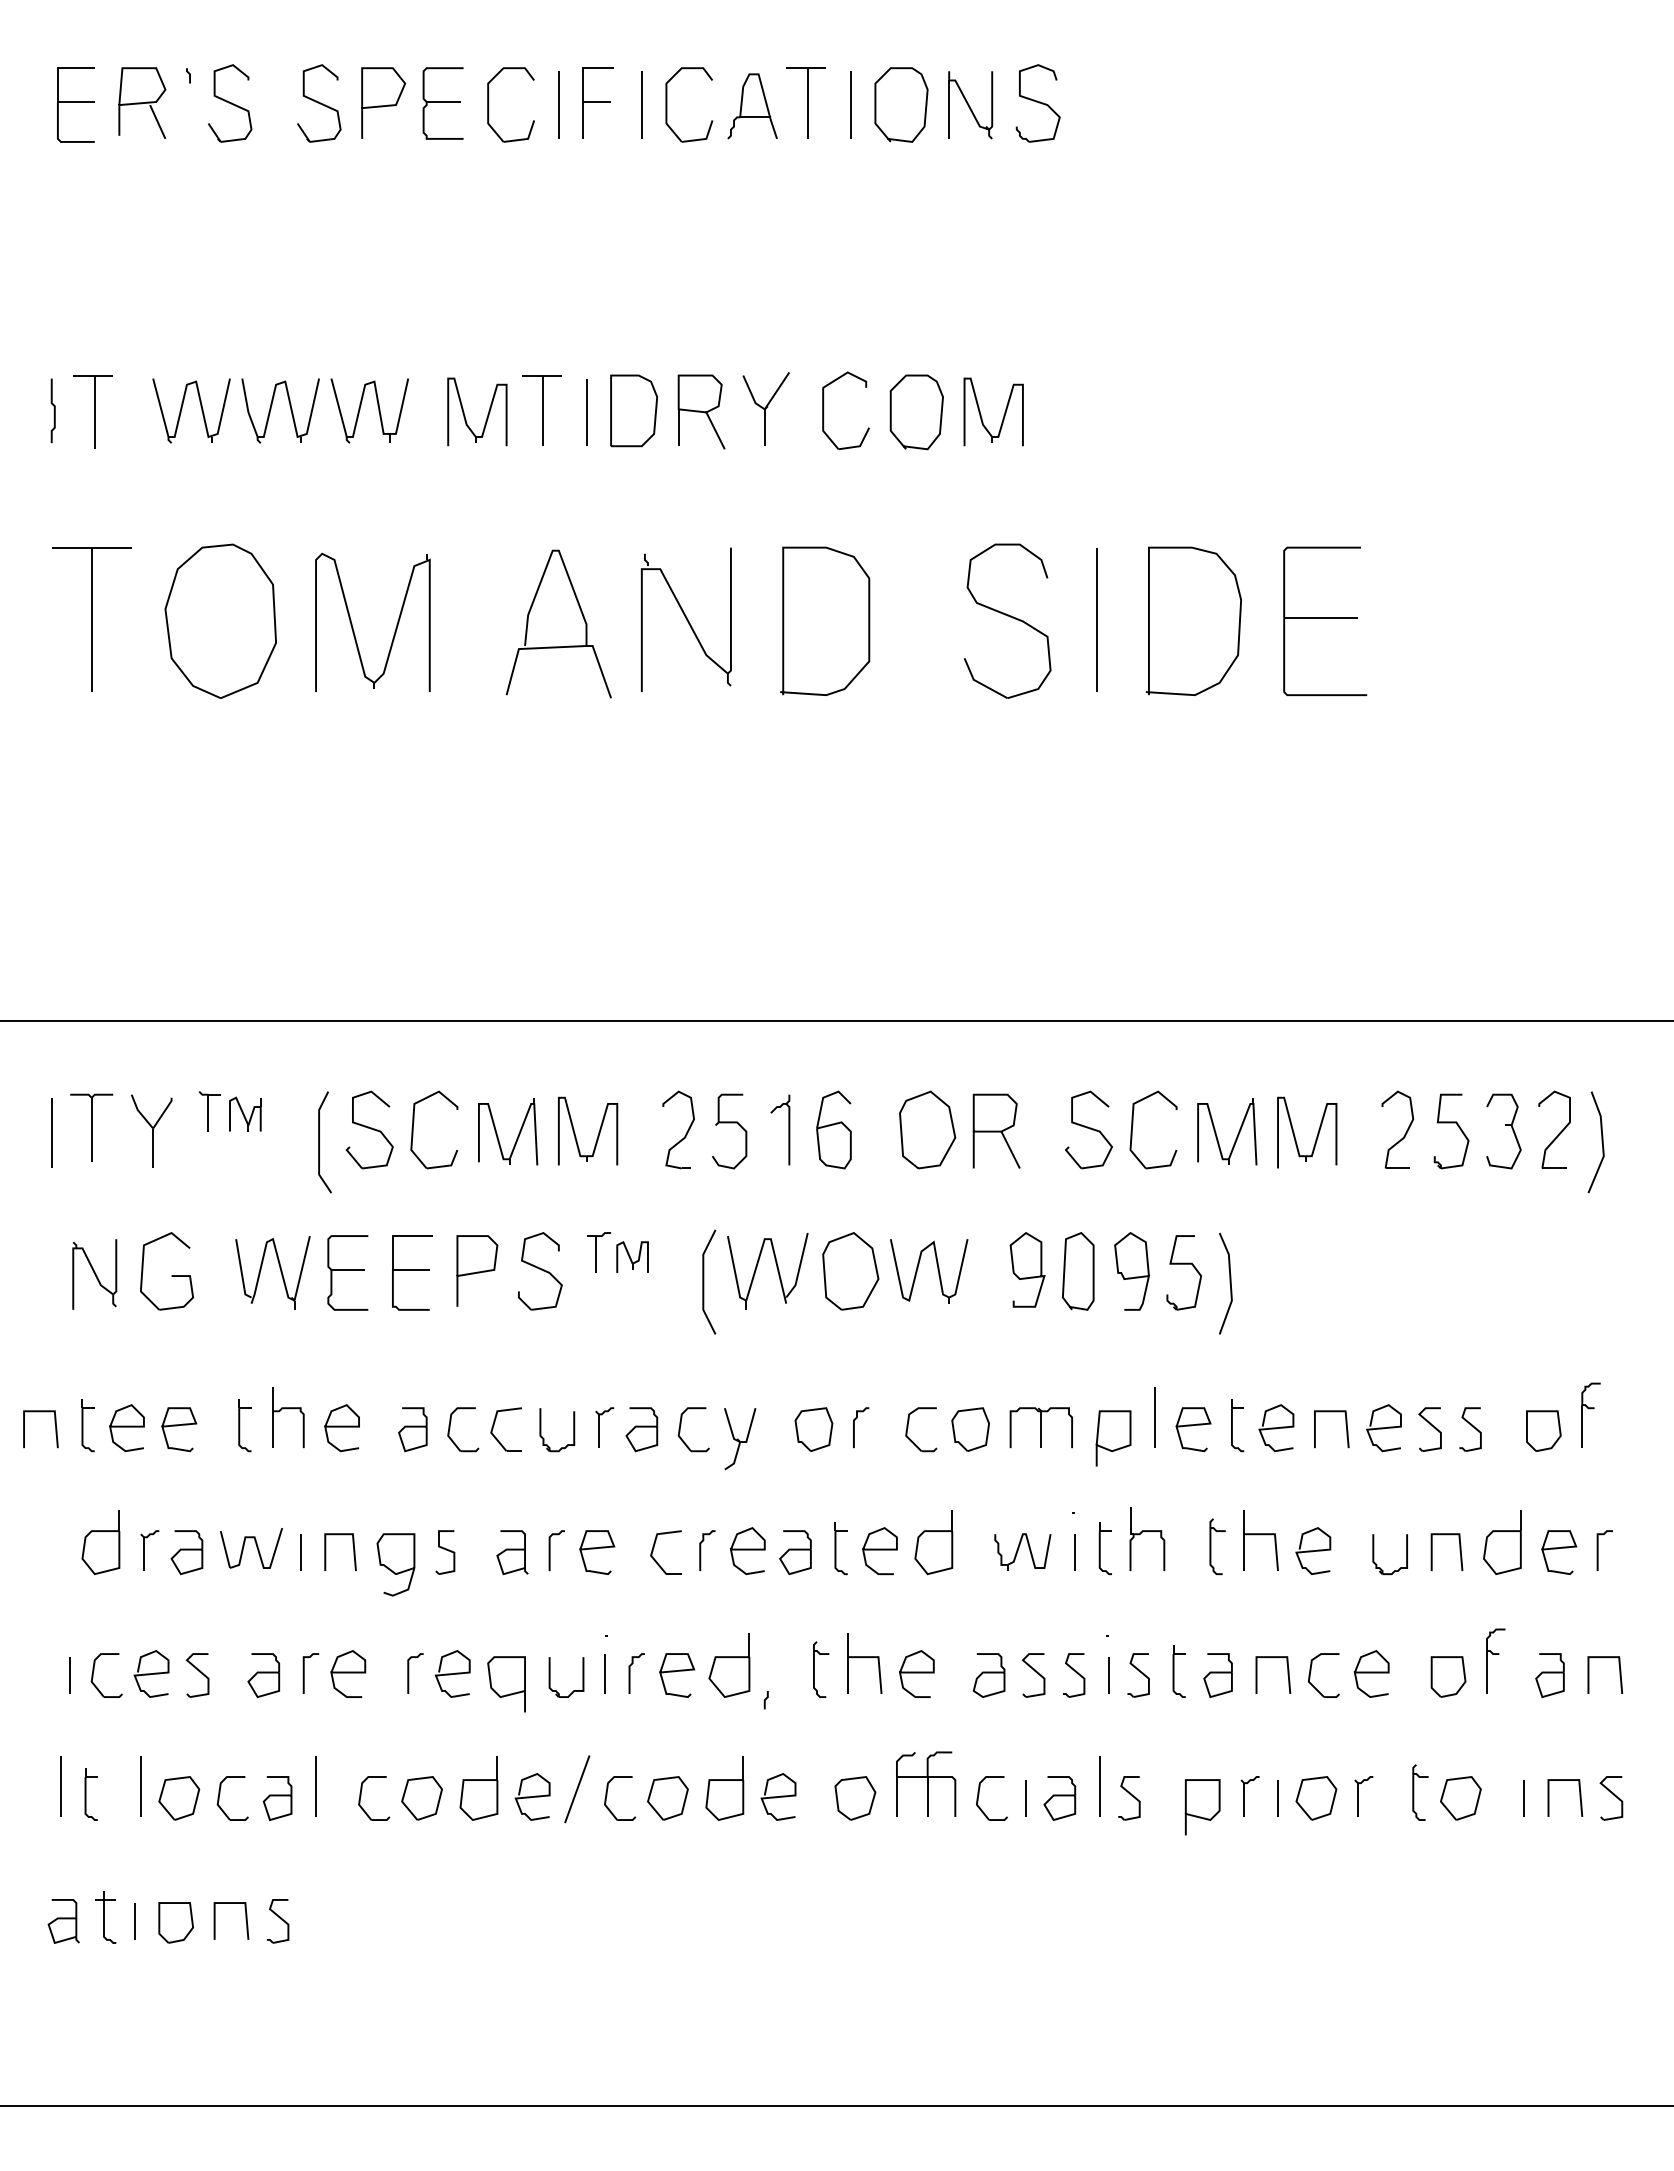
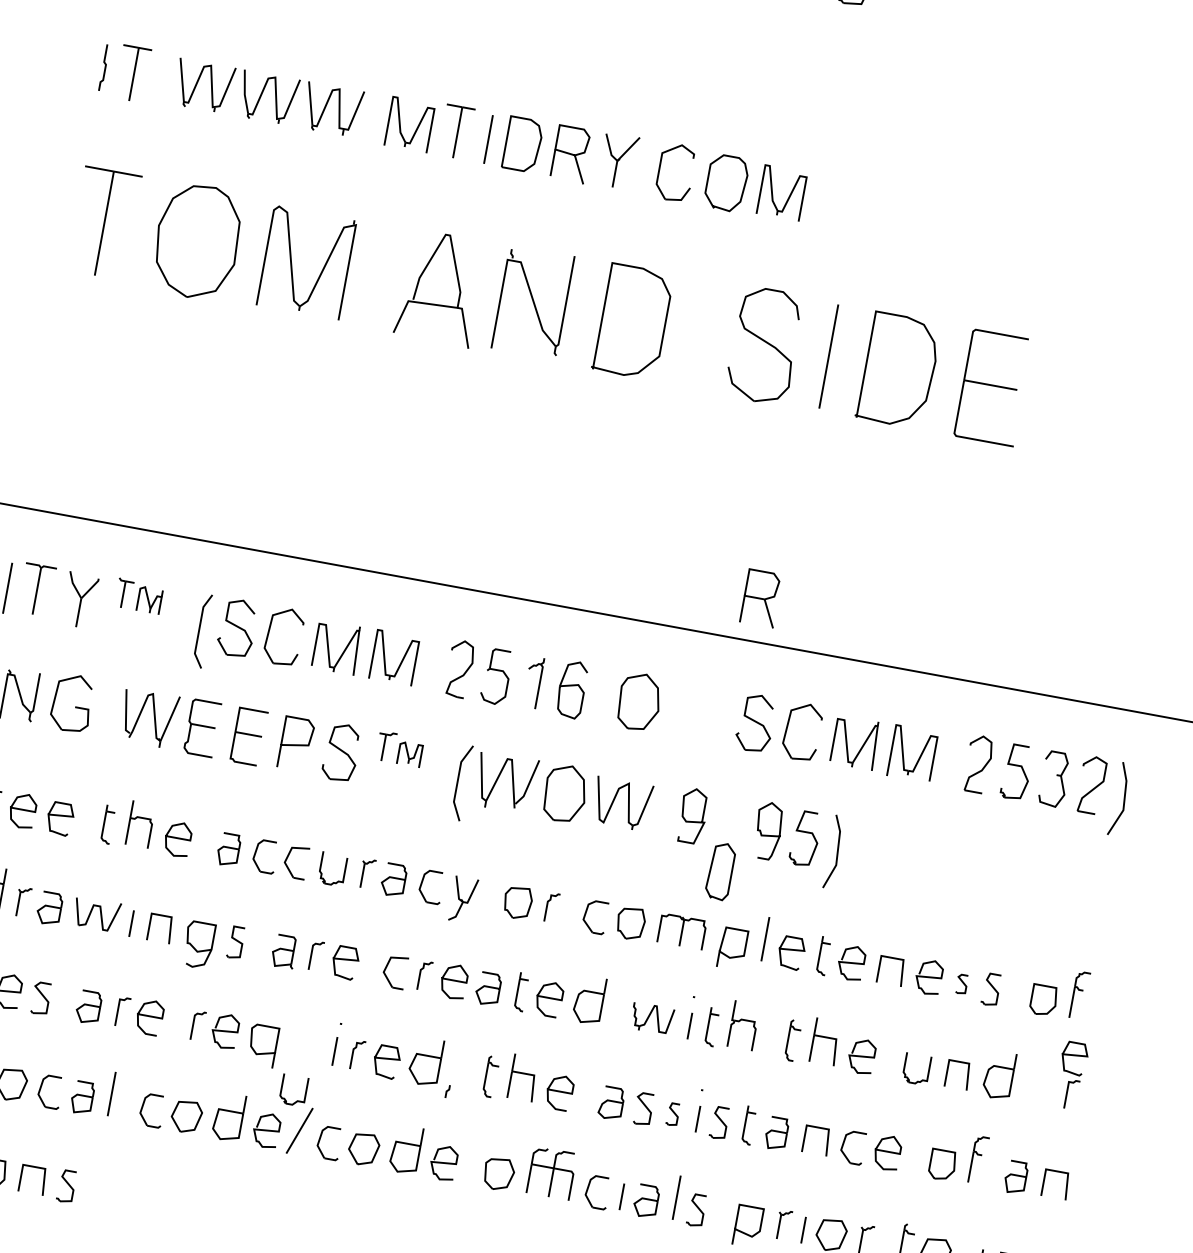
part: (996, 1130) -> (761, 597), moved
curve: (1065, 1271) -> (711, 869), moved
part: (1429, 1429) -> (961, 984), size x0.6
curve: (1557, 1549) -> (1073, 1056), moved
part: (1074, 1675) -> (673, 1114), size x0.7
part: (573, 1690) -> (297, 1100), moved

